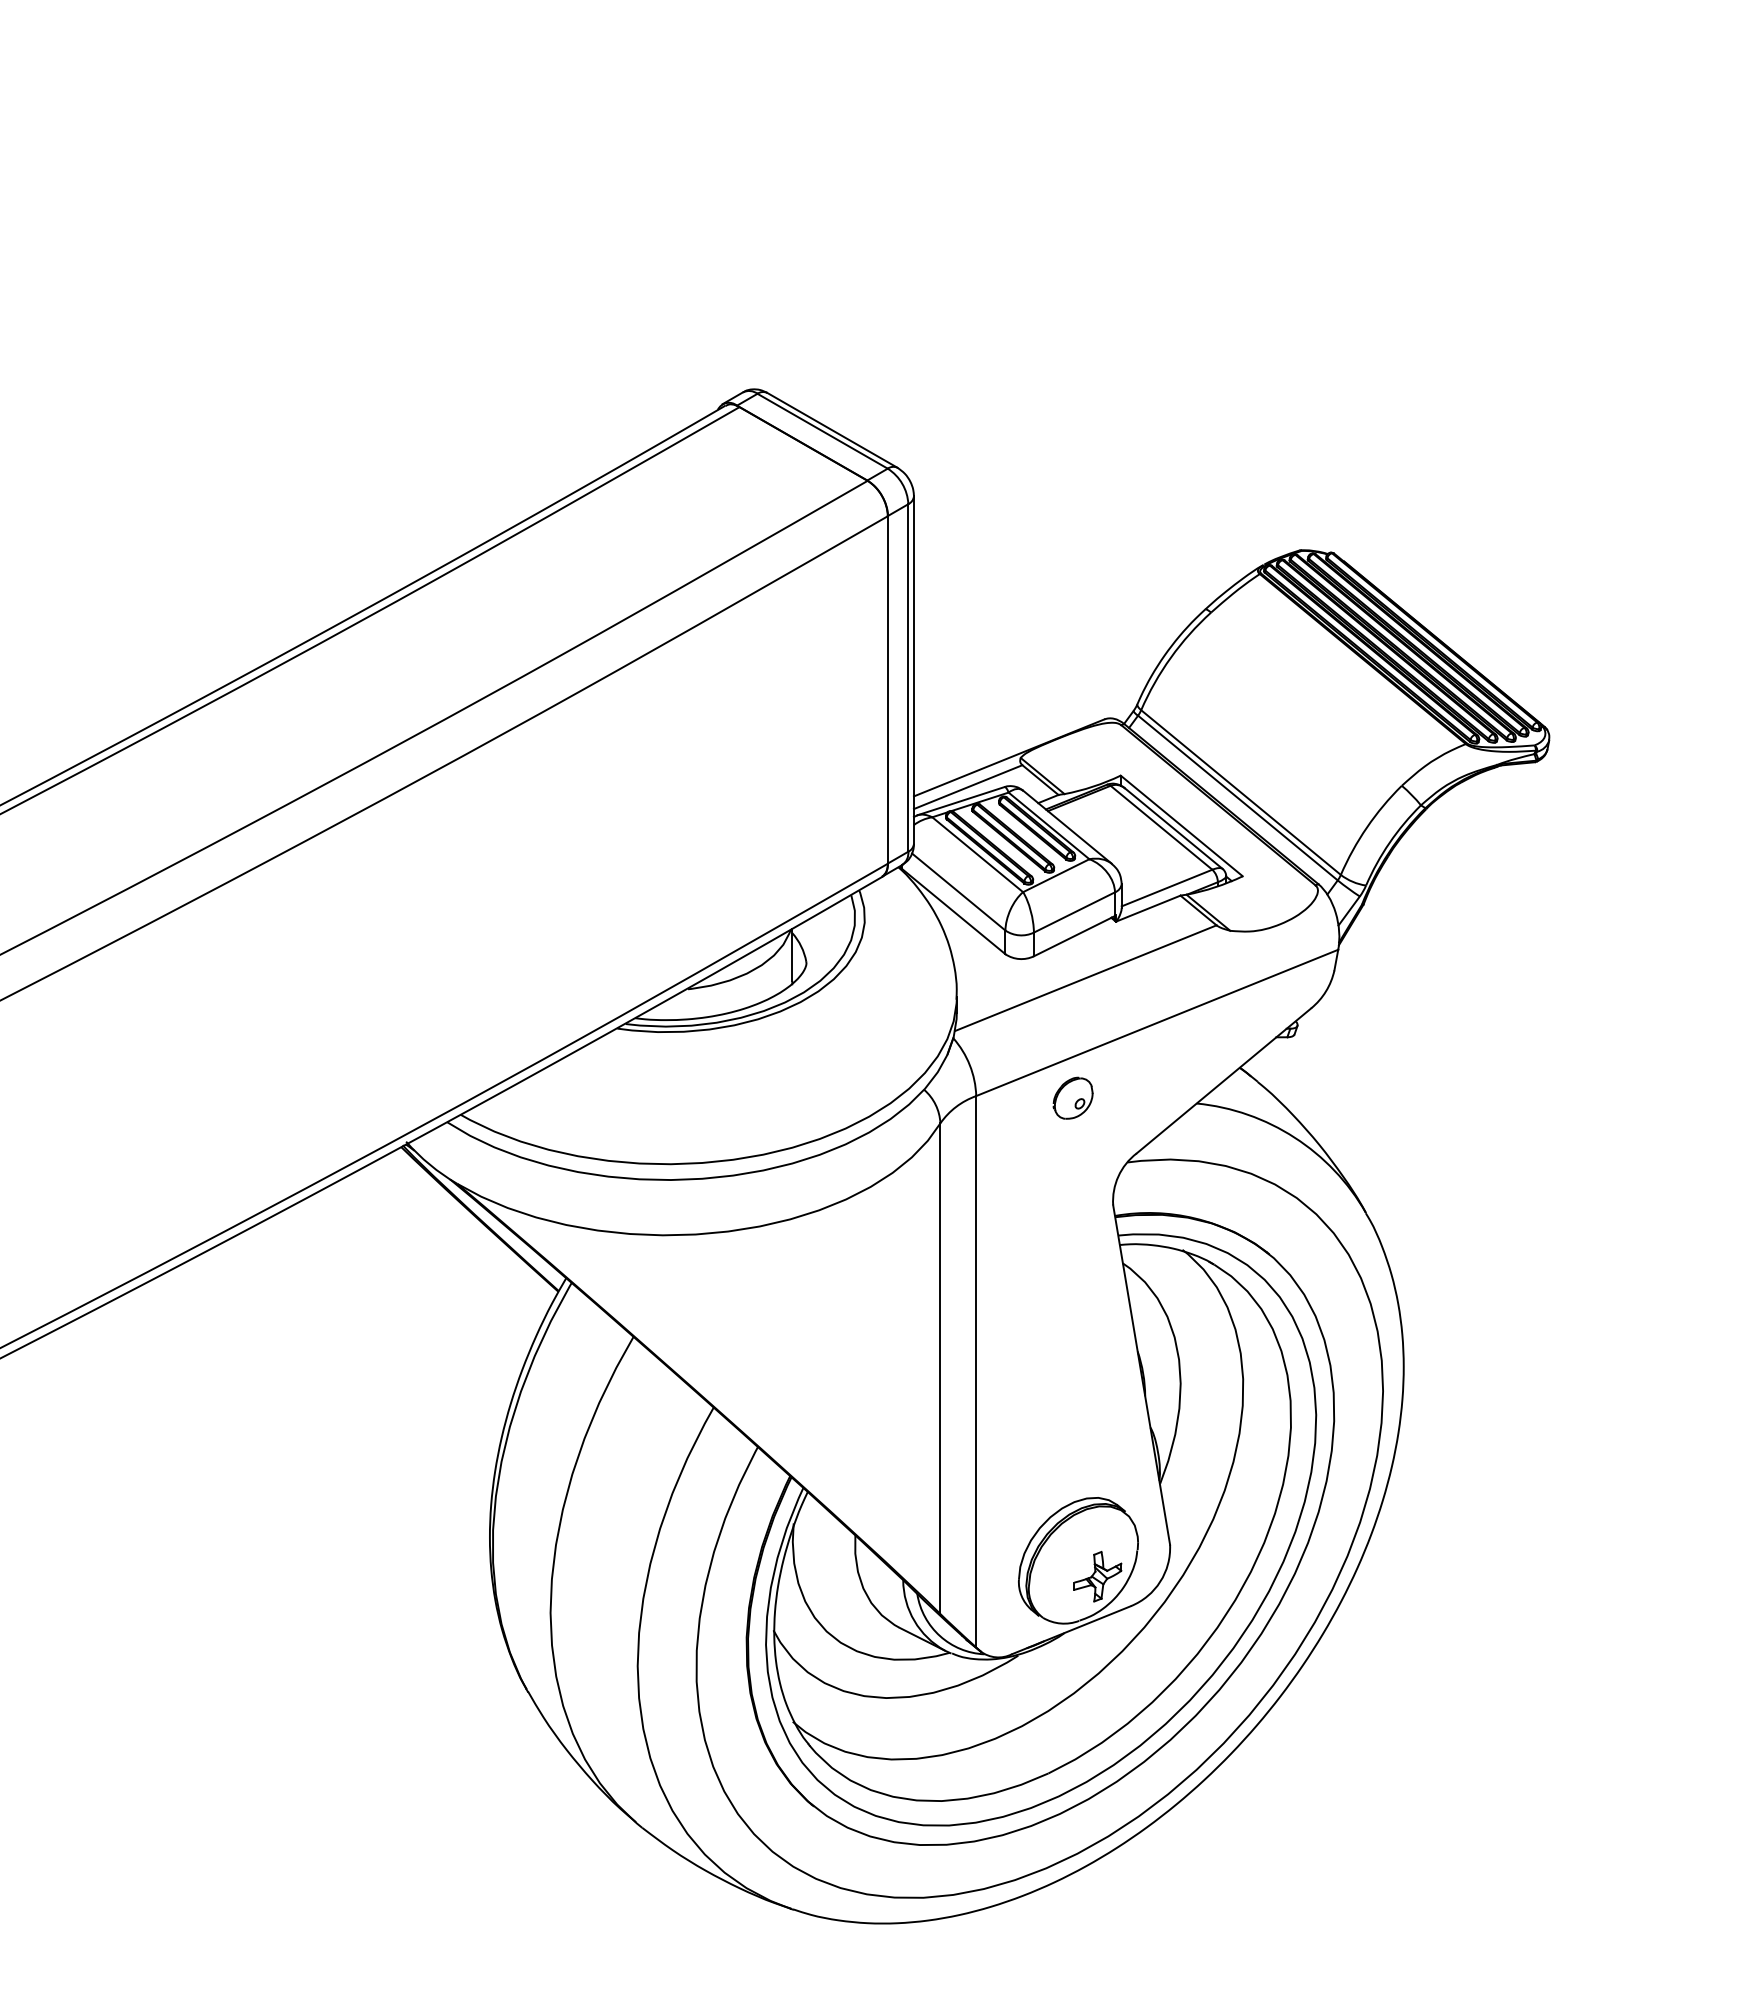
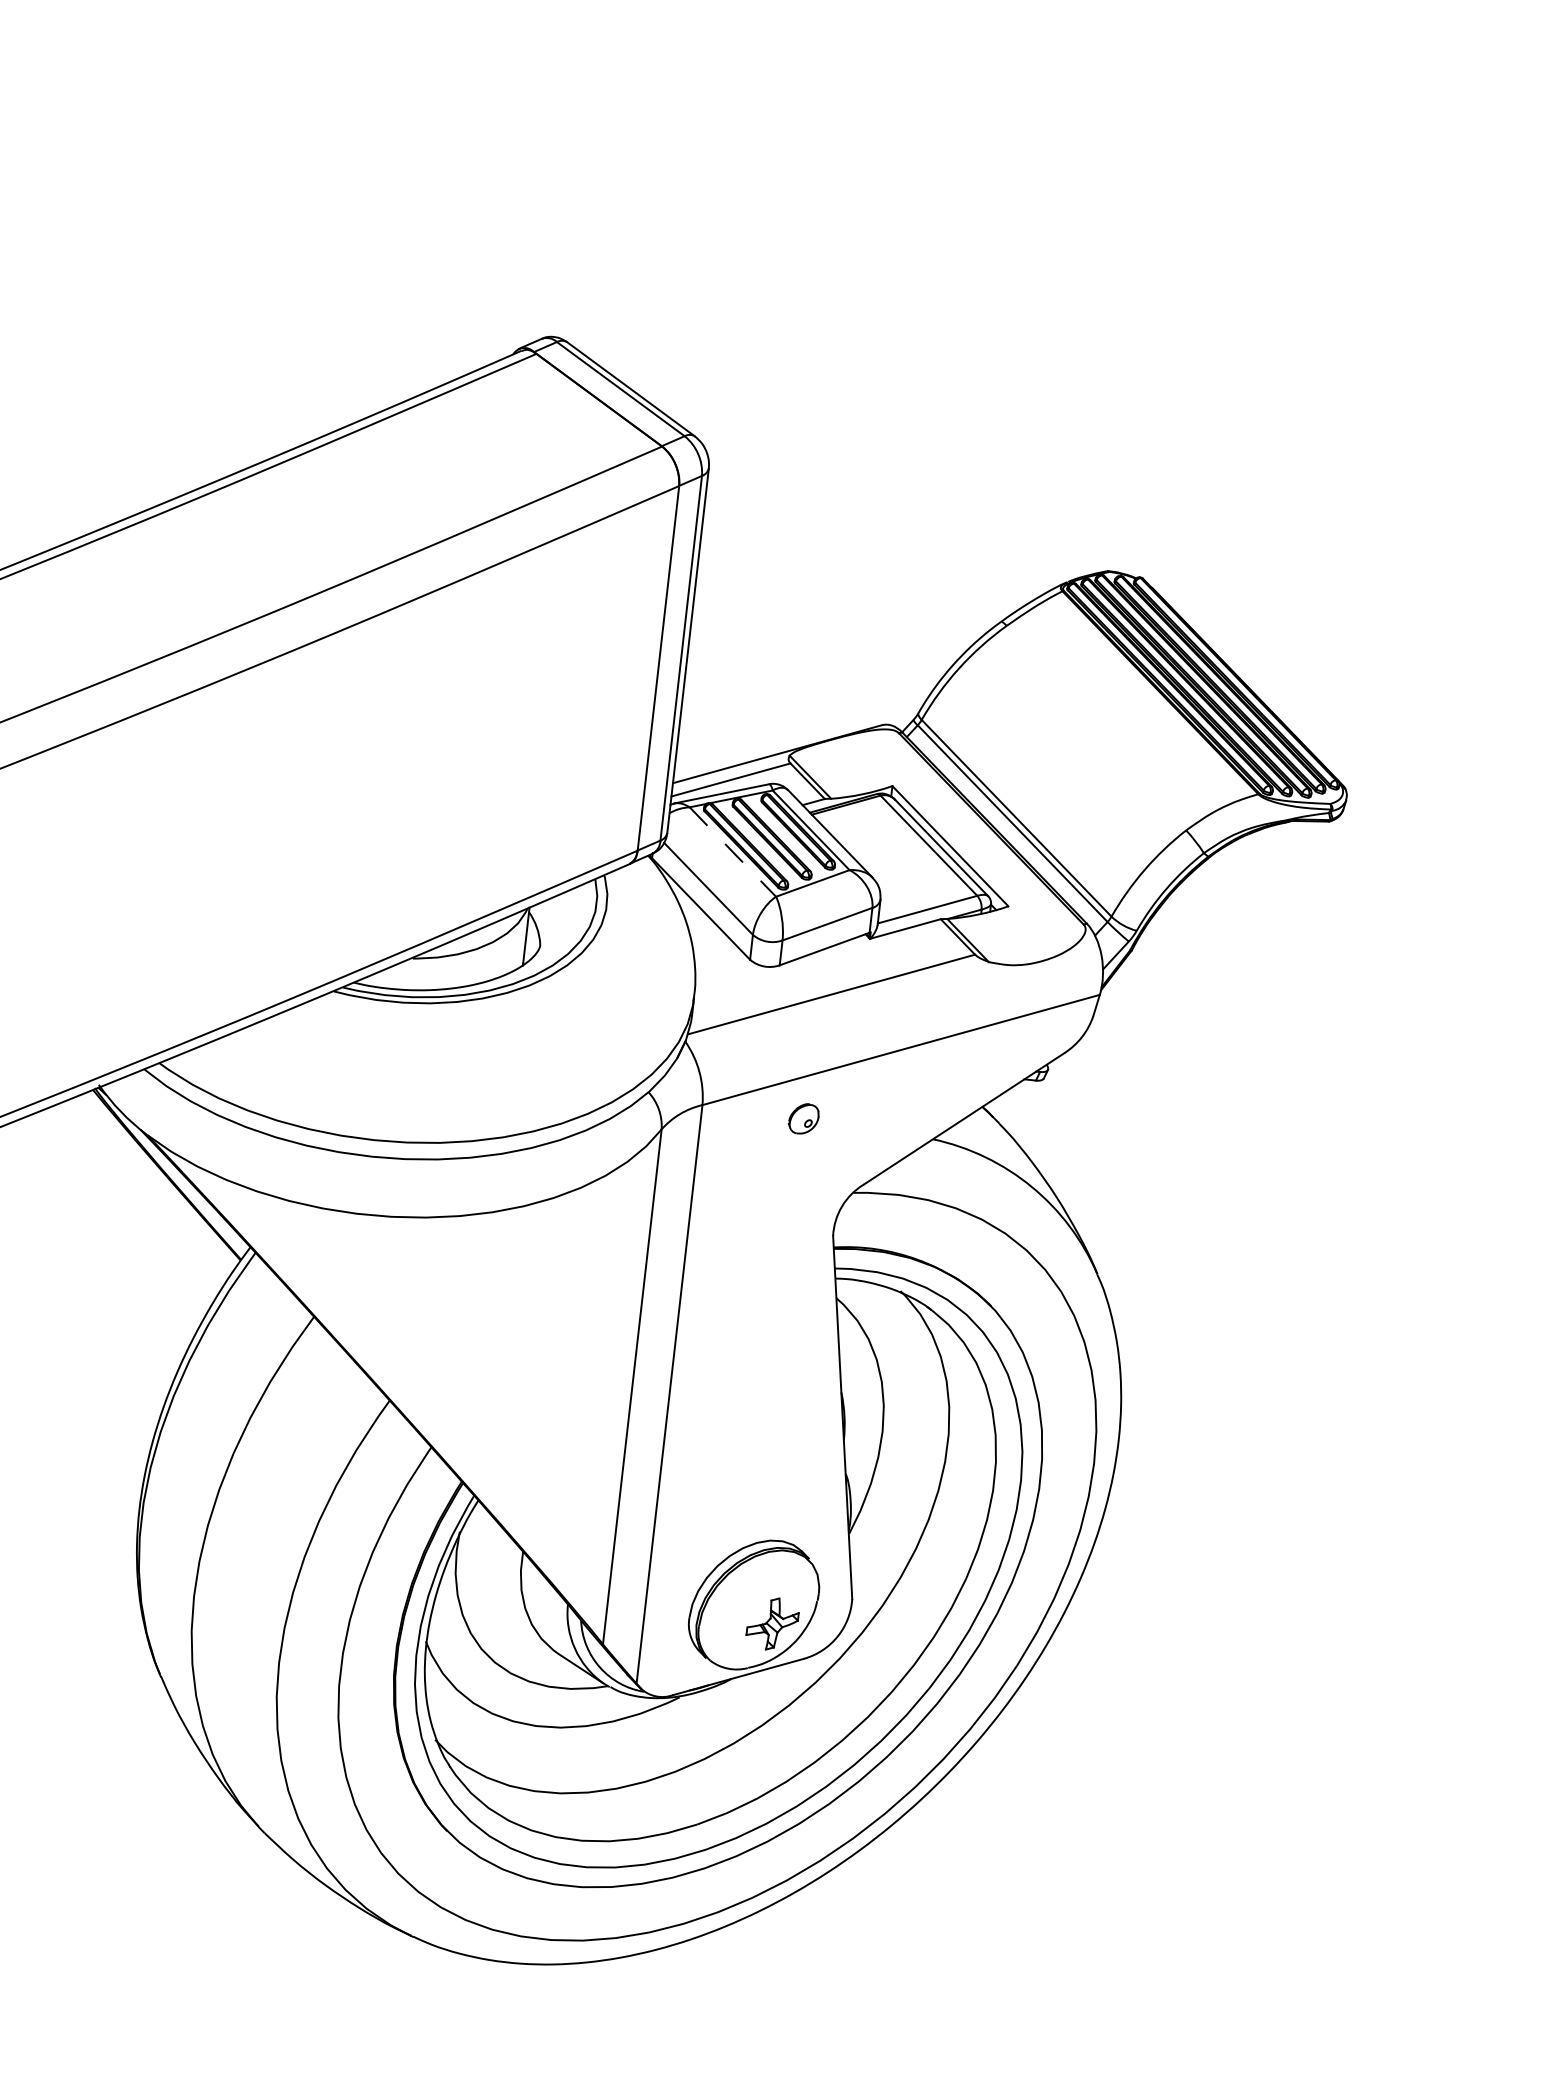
line: (977, 854) -> (732, 851), solid -> dashed
part: (1072, 1097) -> (803, 1118), size x0.7

